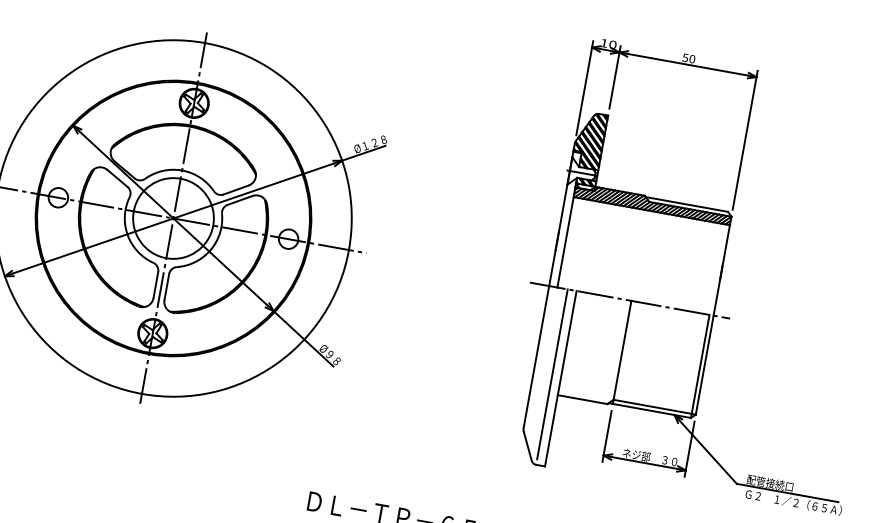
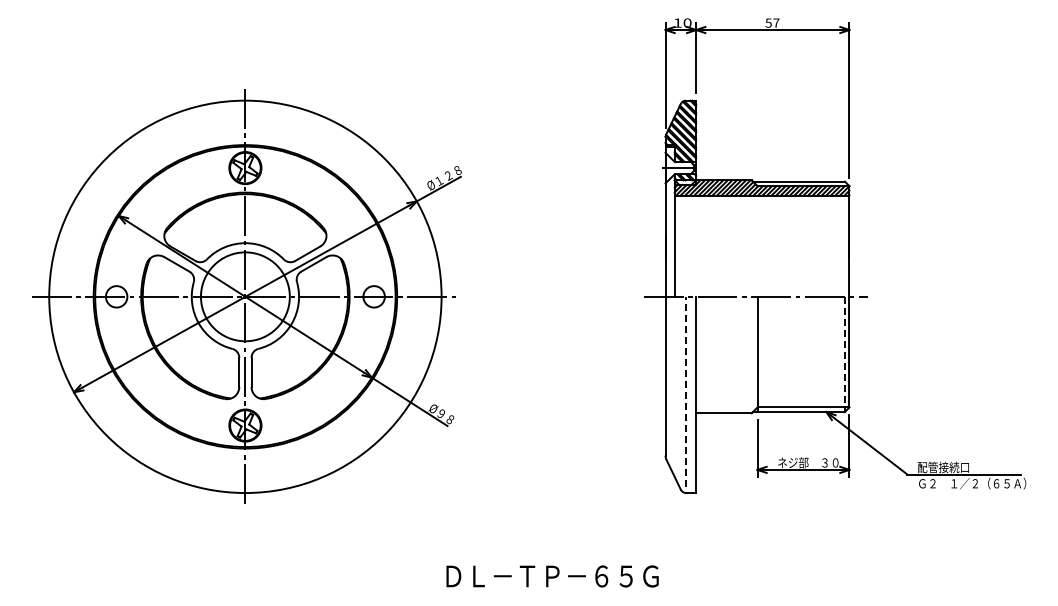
text: (692, 58) -> (776, 22), 50 -> 57
line: (699, 366) -> (844, 354), solid -> dashed
line: (552, 374) -> (686, 391), solid -> dashed

